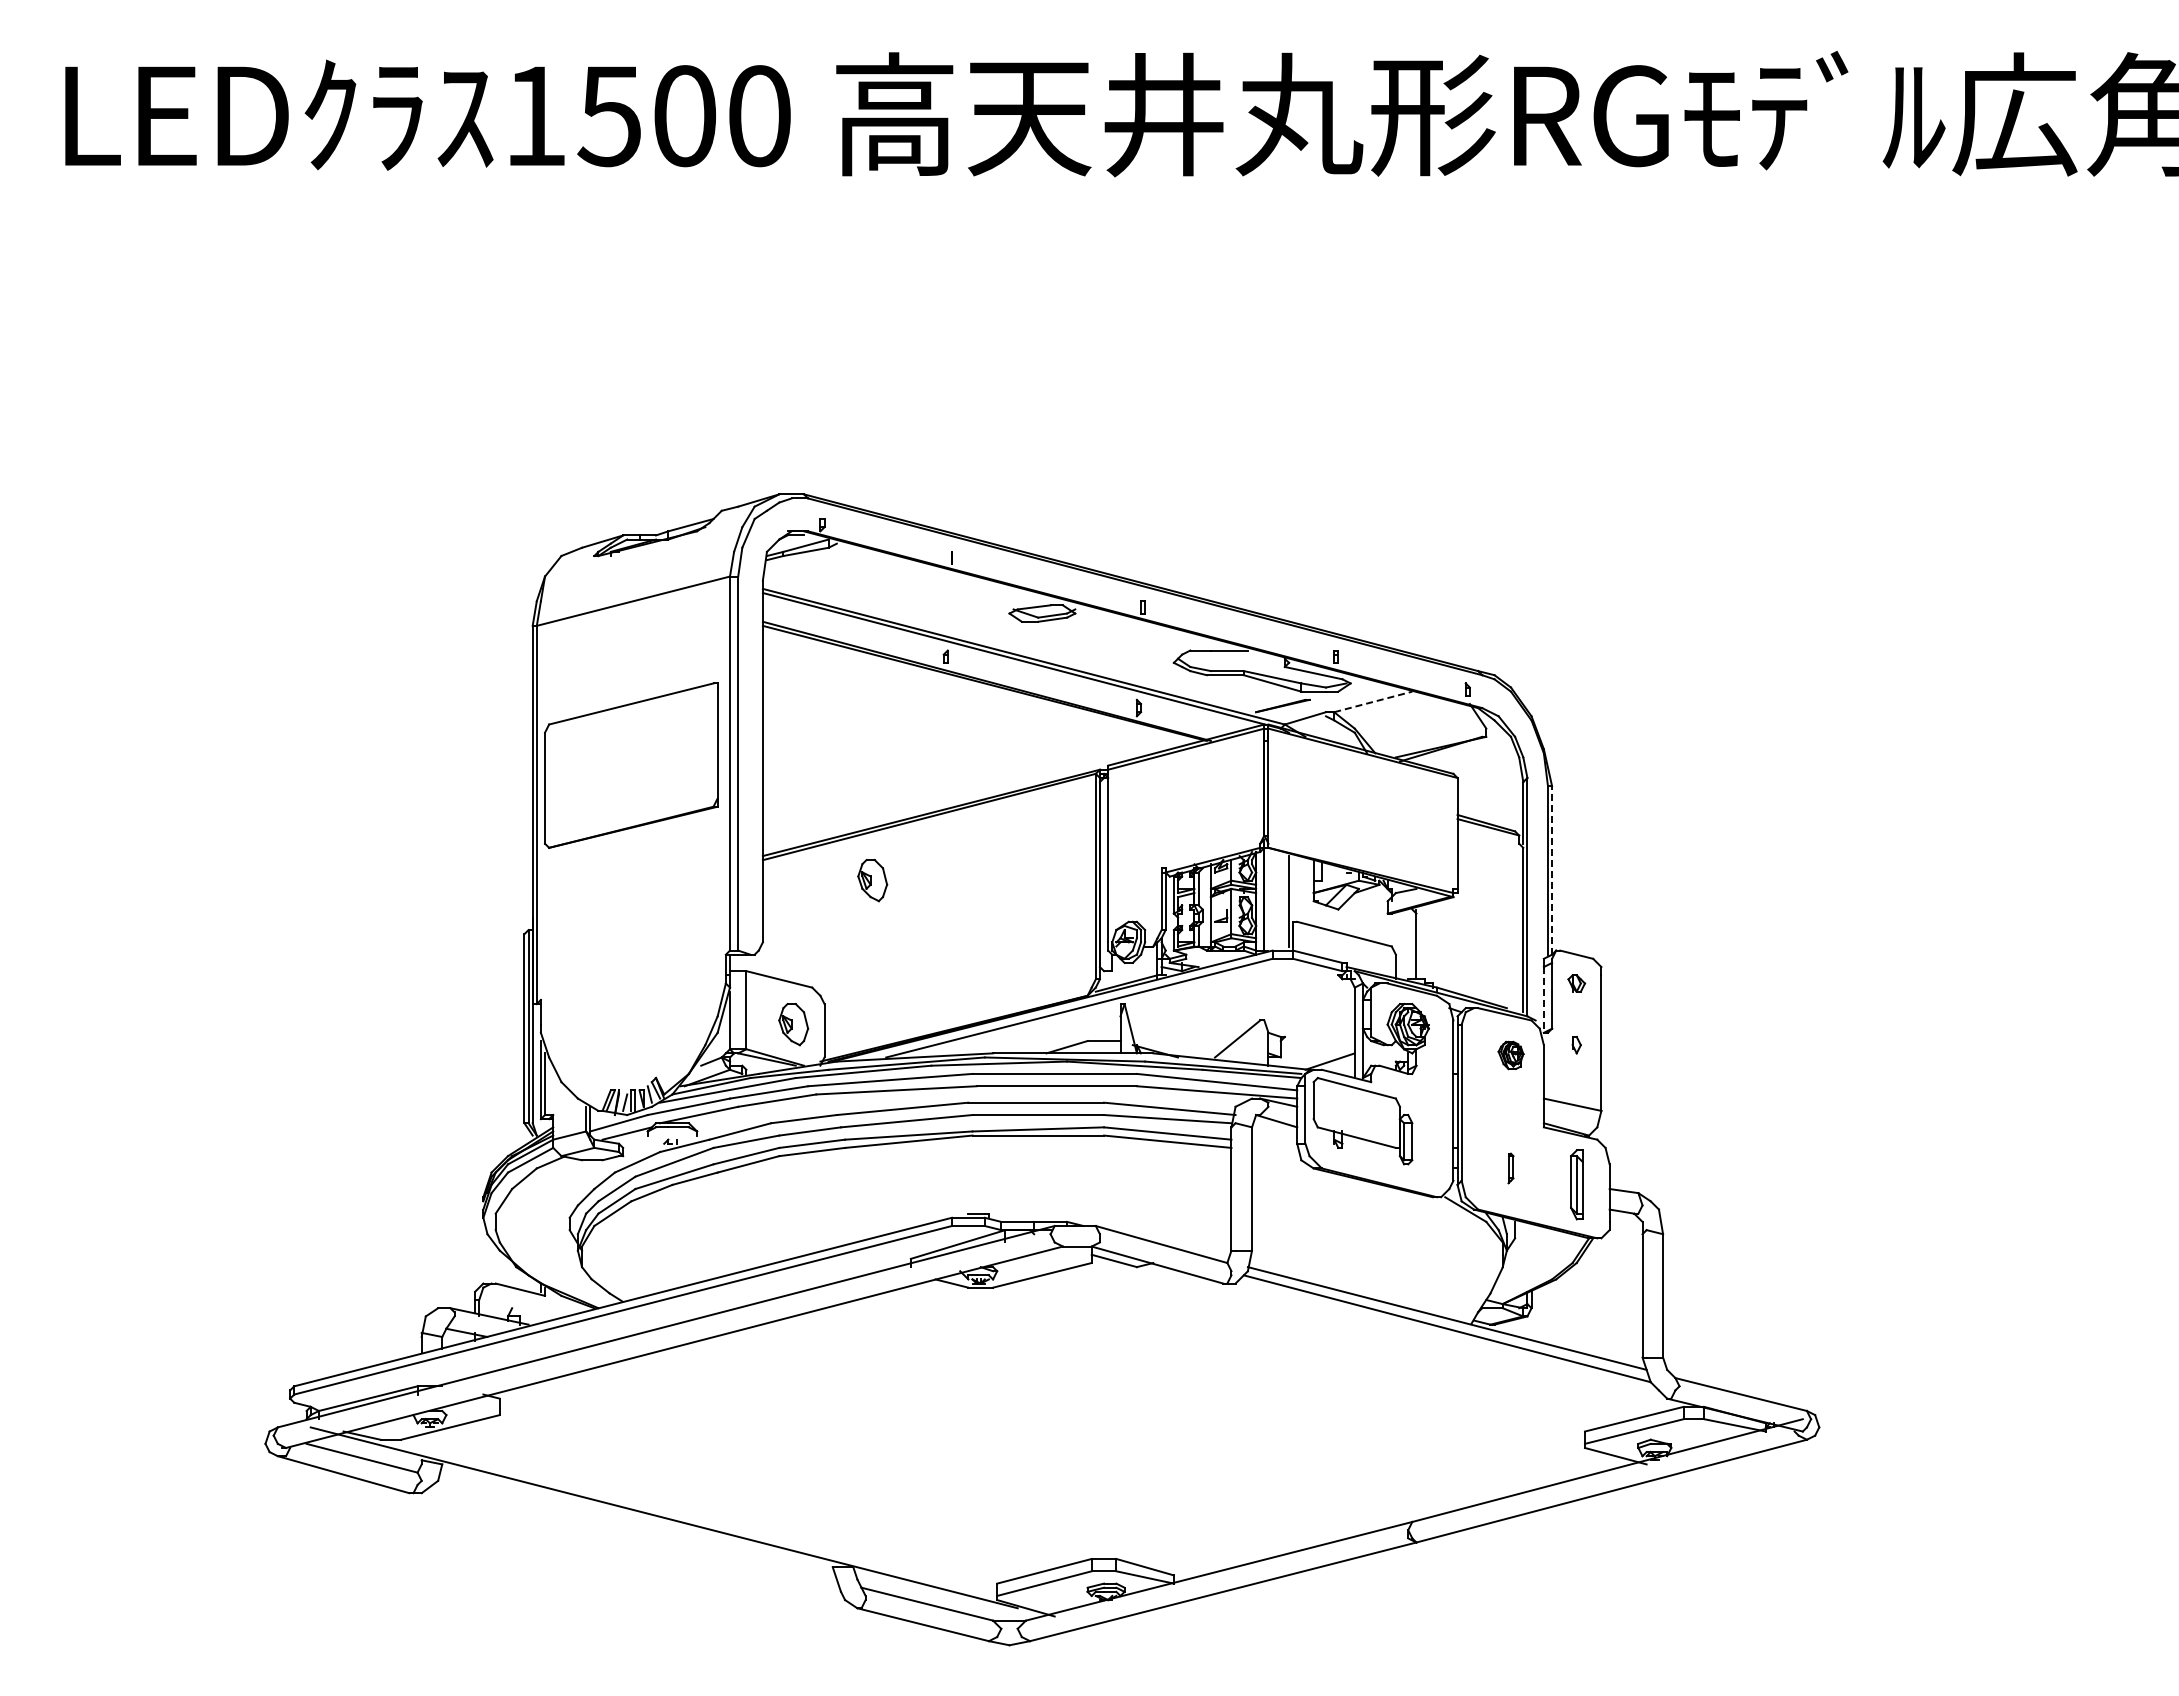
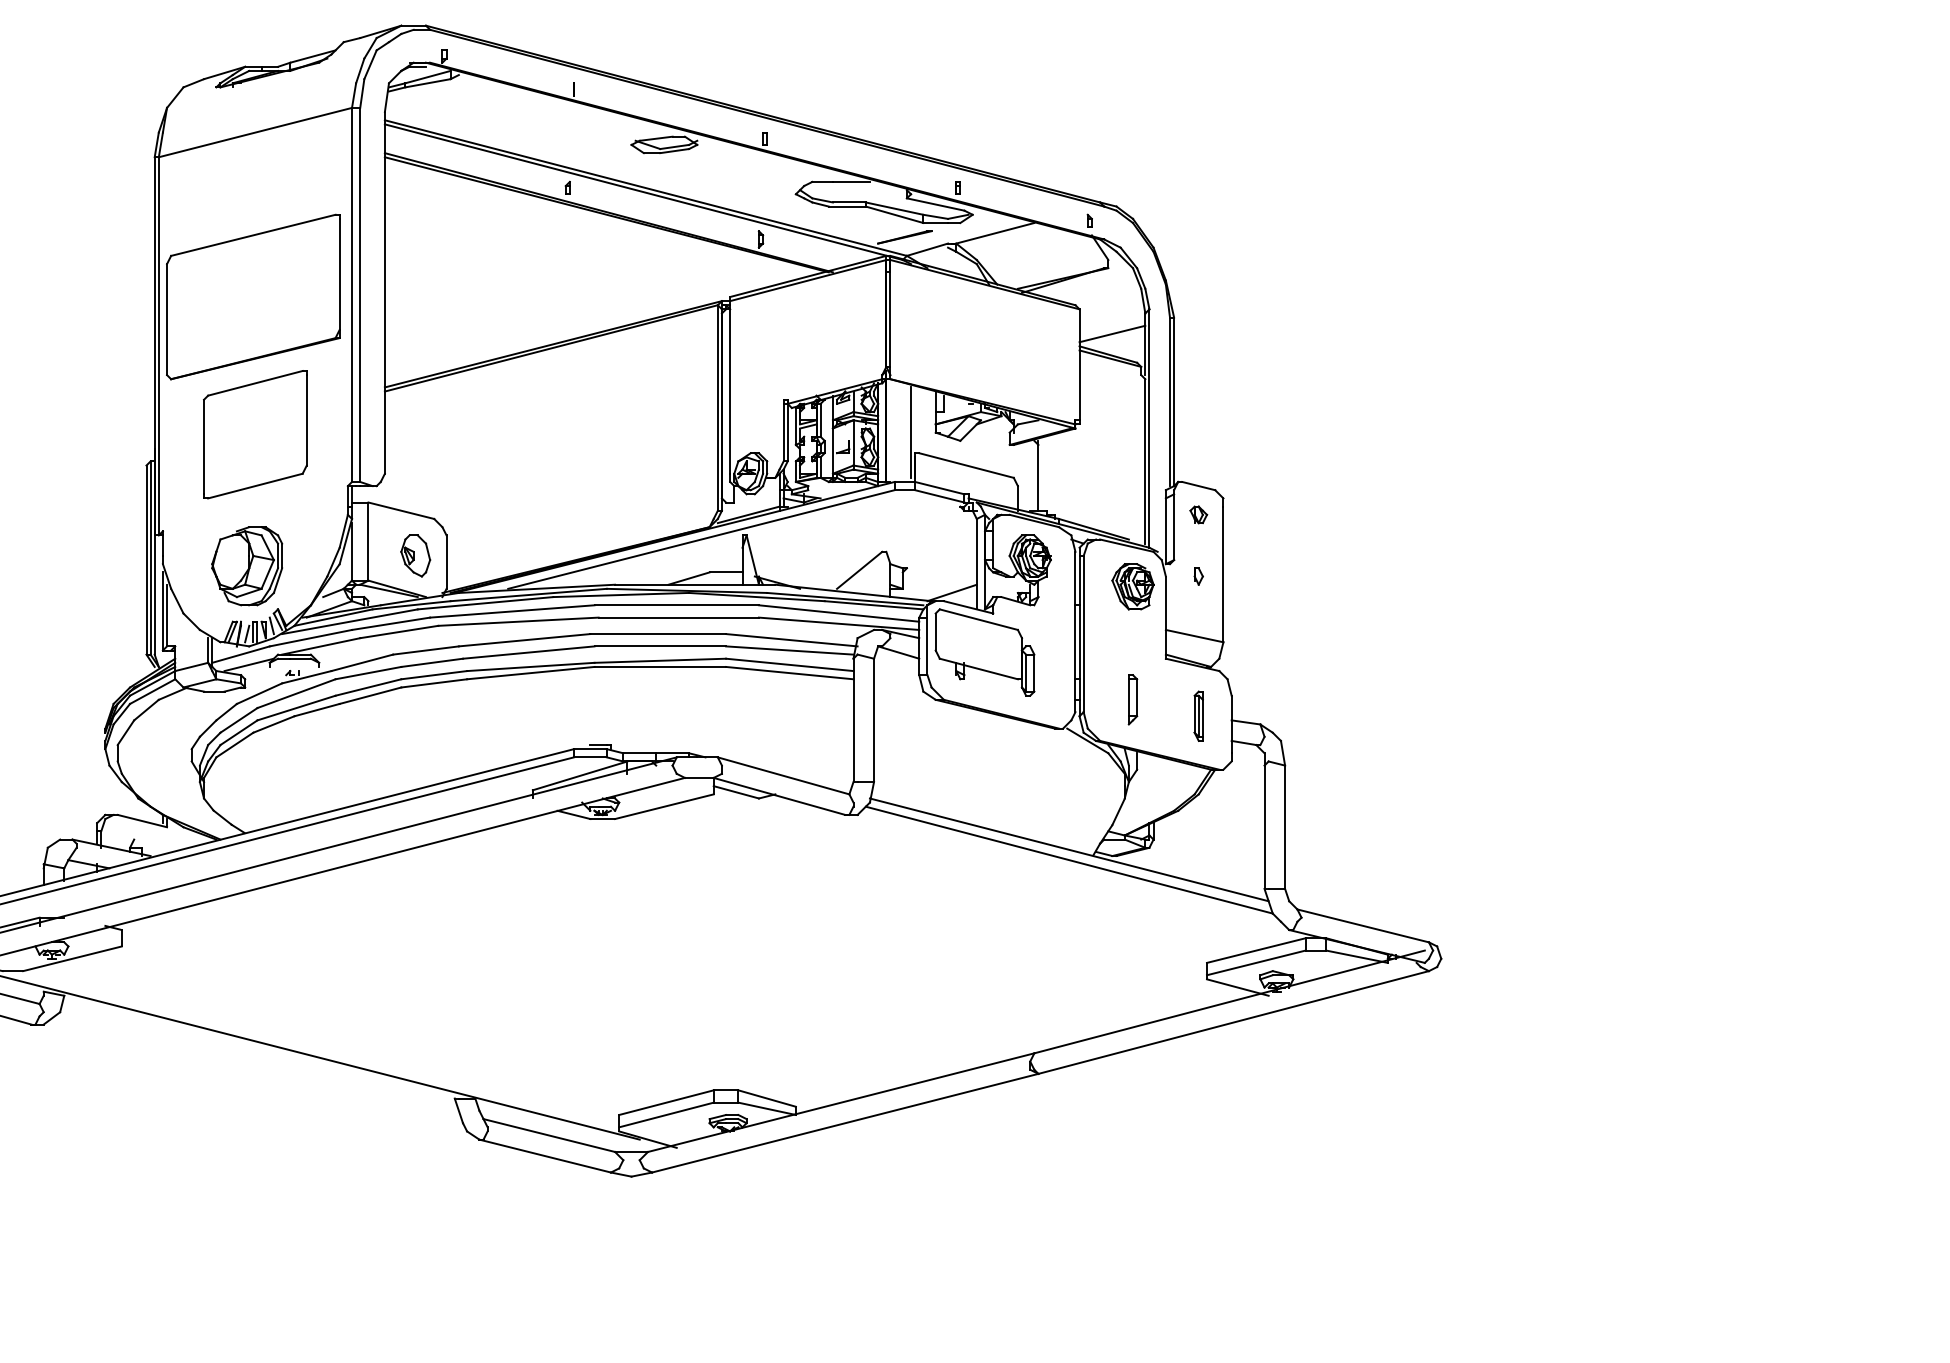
line: (1373, 701) -> (995, 232), dashed -> solid
line: (1490, 802) -> (1112, 333), added
line: (1552, 869) -> (1174, 400), dashed -> solid
part: (872, 880) -> (494, 411), removed
part: (633, 902) -> (255, 433), added
line: (1543, 999) -> (1165, 530), dashed -> solid
part: (625, 1034) -> (247, 565), added
part: (1510, 1055) -> (1132, 586), size x1.67
part: (1510, 1168) -> (1132, 699), size x1.67
part: (1576, 1184) -> (1198, 715), size x0.71

